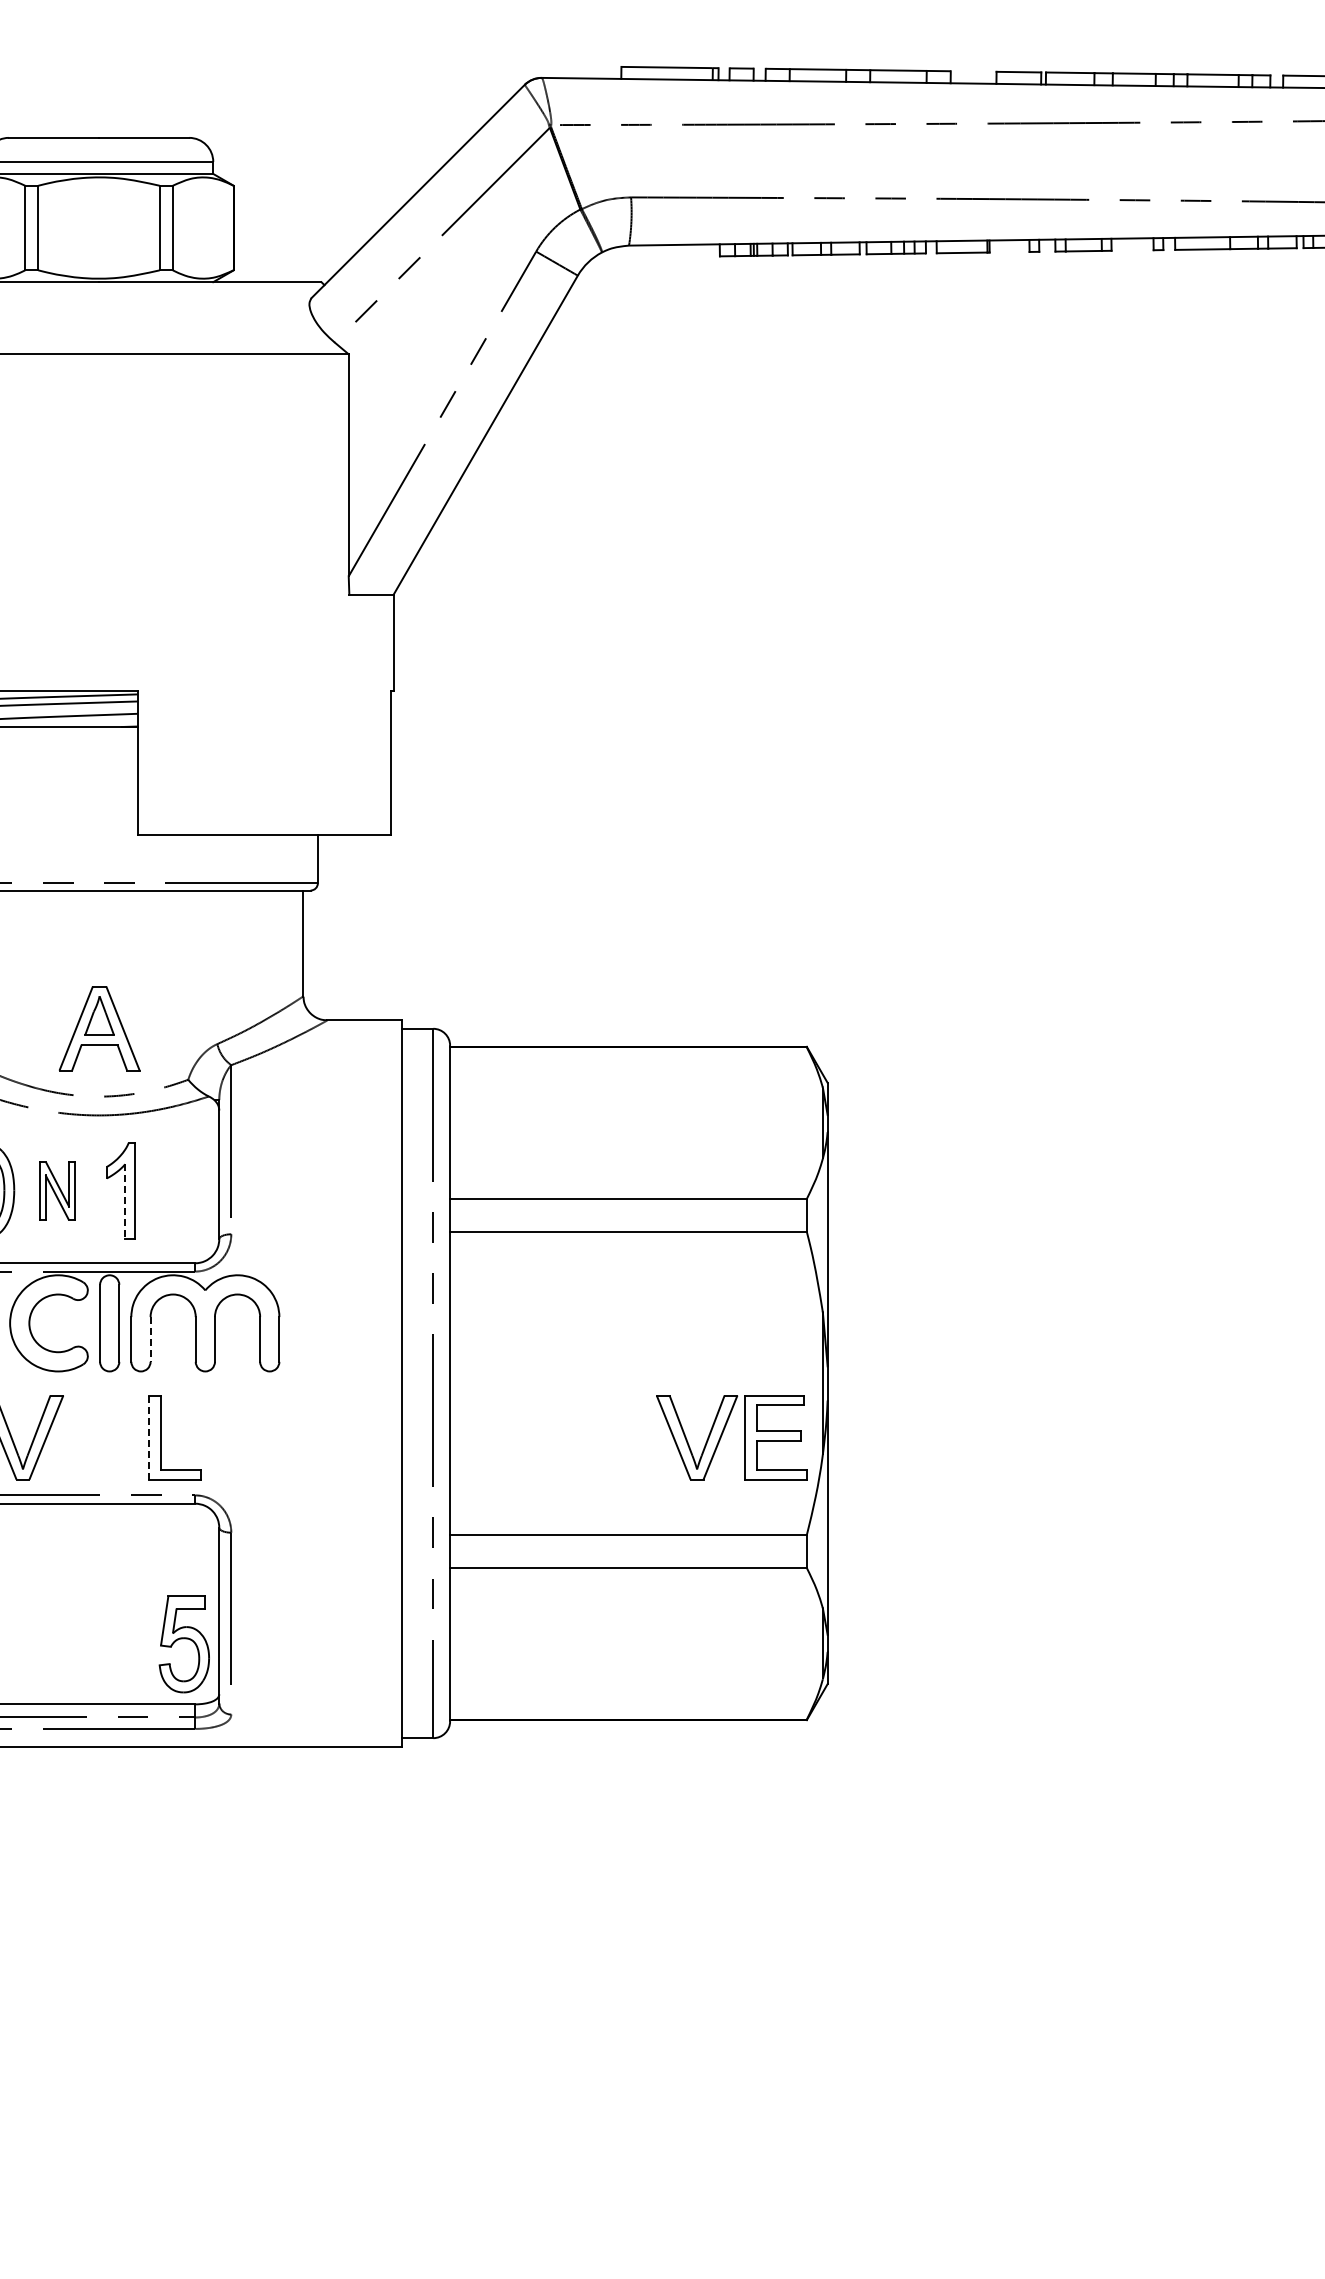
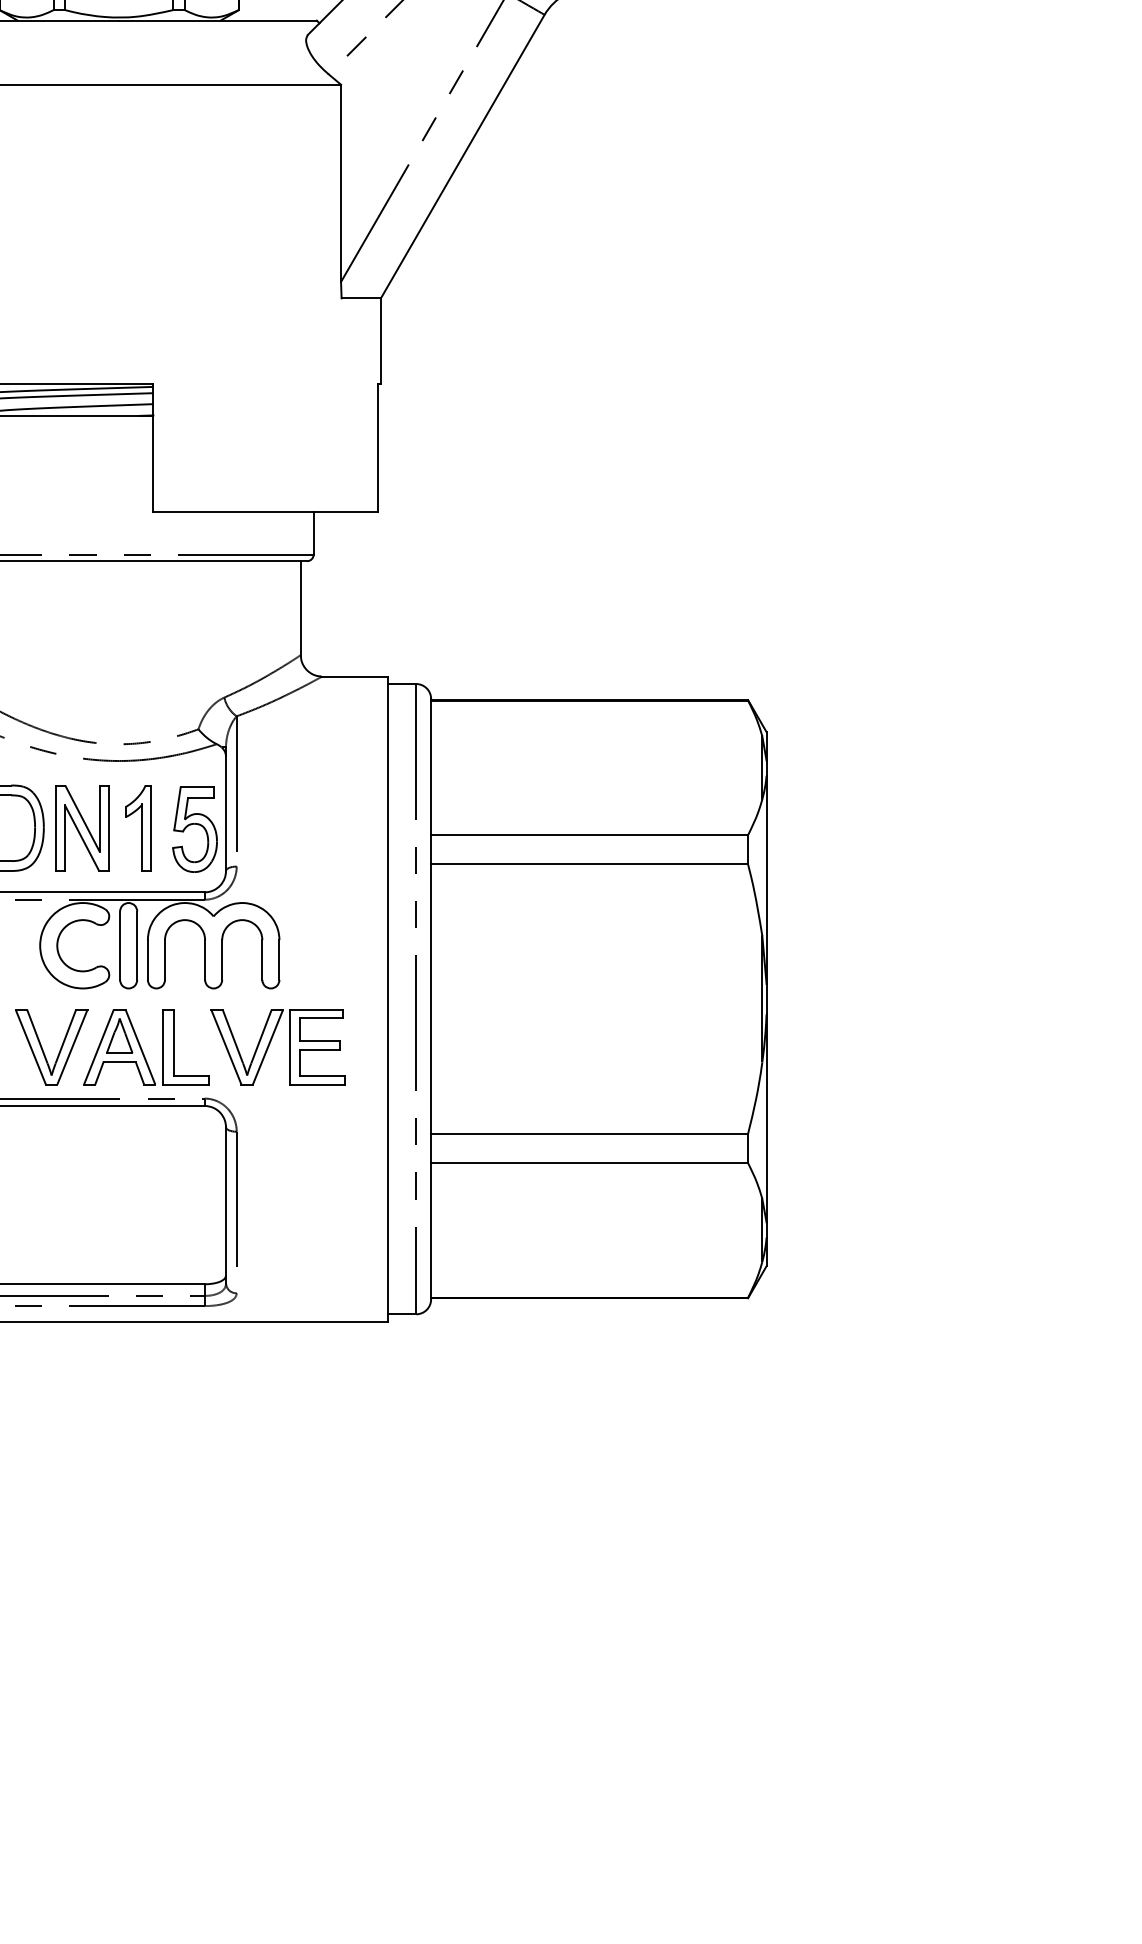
part: (99, 1028) -> (119, 1047), moved
part: (57, 1190) -> (82, 827), size x1.67
line: (125, 1202) -> (142, 838), dashed -> solid
line: (150, 1339) -> (164, 960), dashed -> solid
part: (723, 1433) -> (270, 1043), moved
line: (148, 1437) -> (163, 1047), dashed -> solid
part: (183, 1644) -> (194, 829), moved

